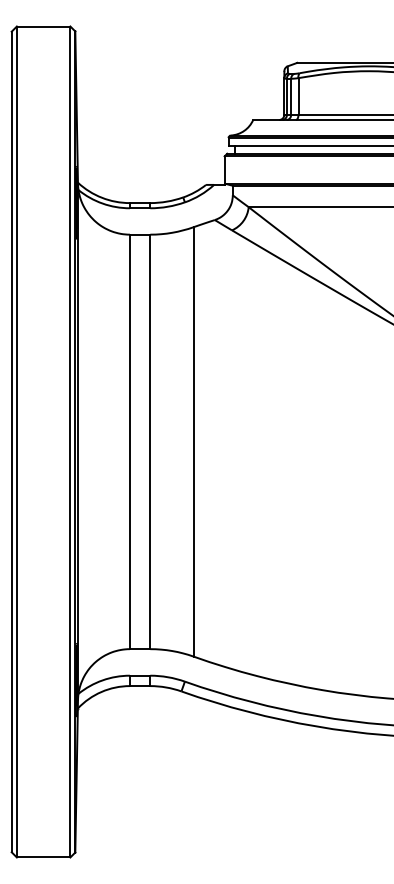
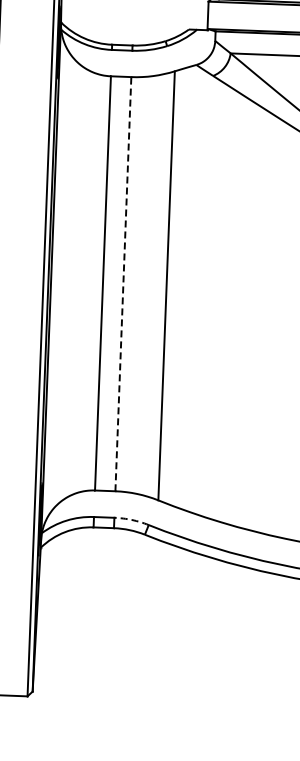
line: (150, 441) -> (123, 283), solid -> dashed
arc: (167, 677) -> (131, 520), solid -> dashed

